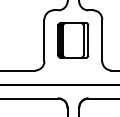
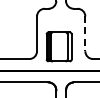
part: (72, 39) -> (58, 46), moved
line: (102, 41) -> (85, 34), solid -> dashed

